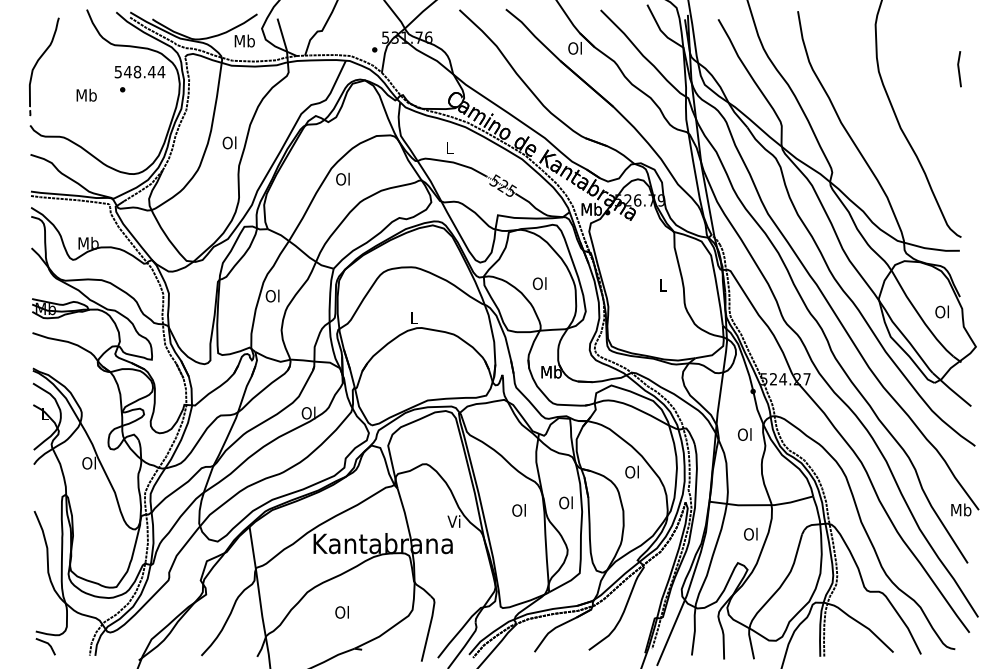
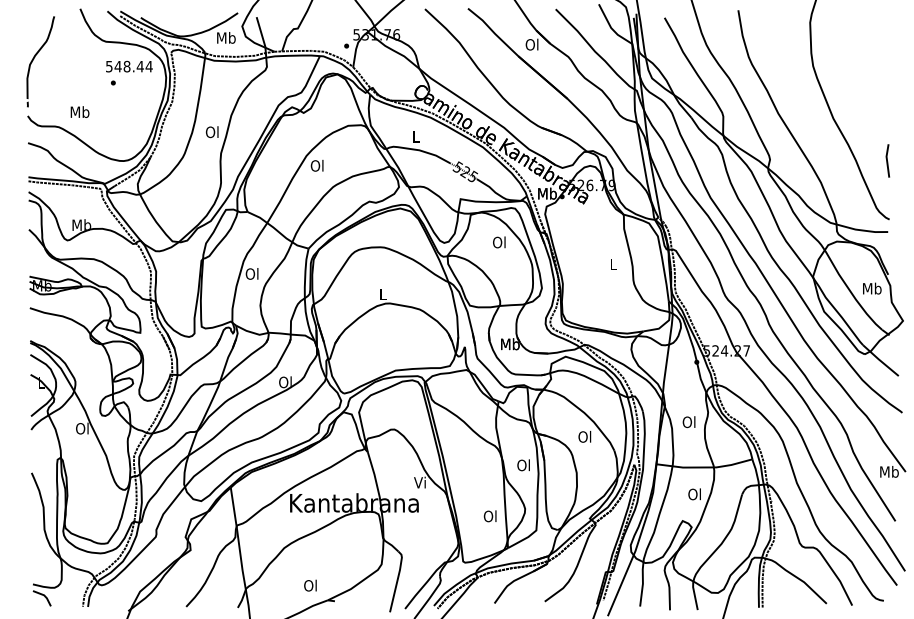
line: (959, 68) -> (887, 160), moved
text: (86, 94) -> (79, 111), moved
text: (539, 283) -> (499, 242), moved
text: (942, 311) -> (872, 288), Ol -> Mb
text: (744, 434) -> (688, 422), moved
text: (518, 510) -> (489, 516), moved
text: (342, 612) -> (310, 585), moved

